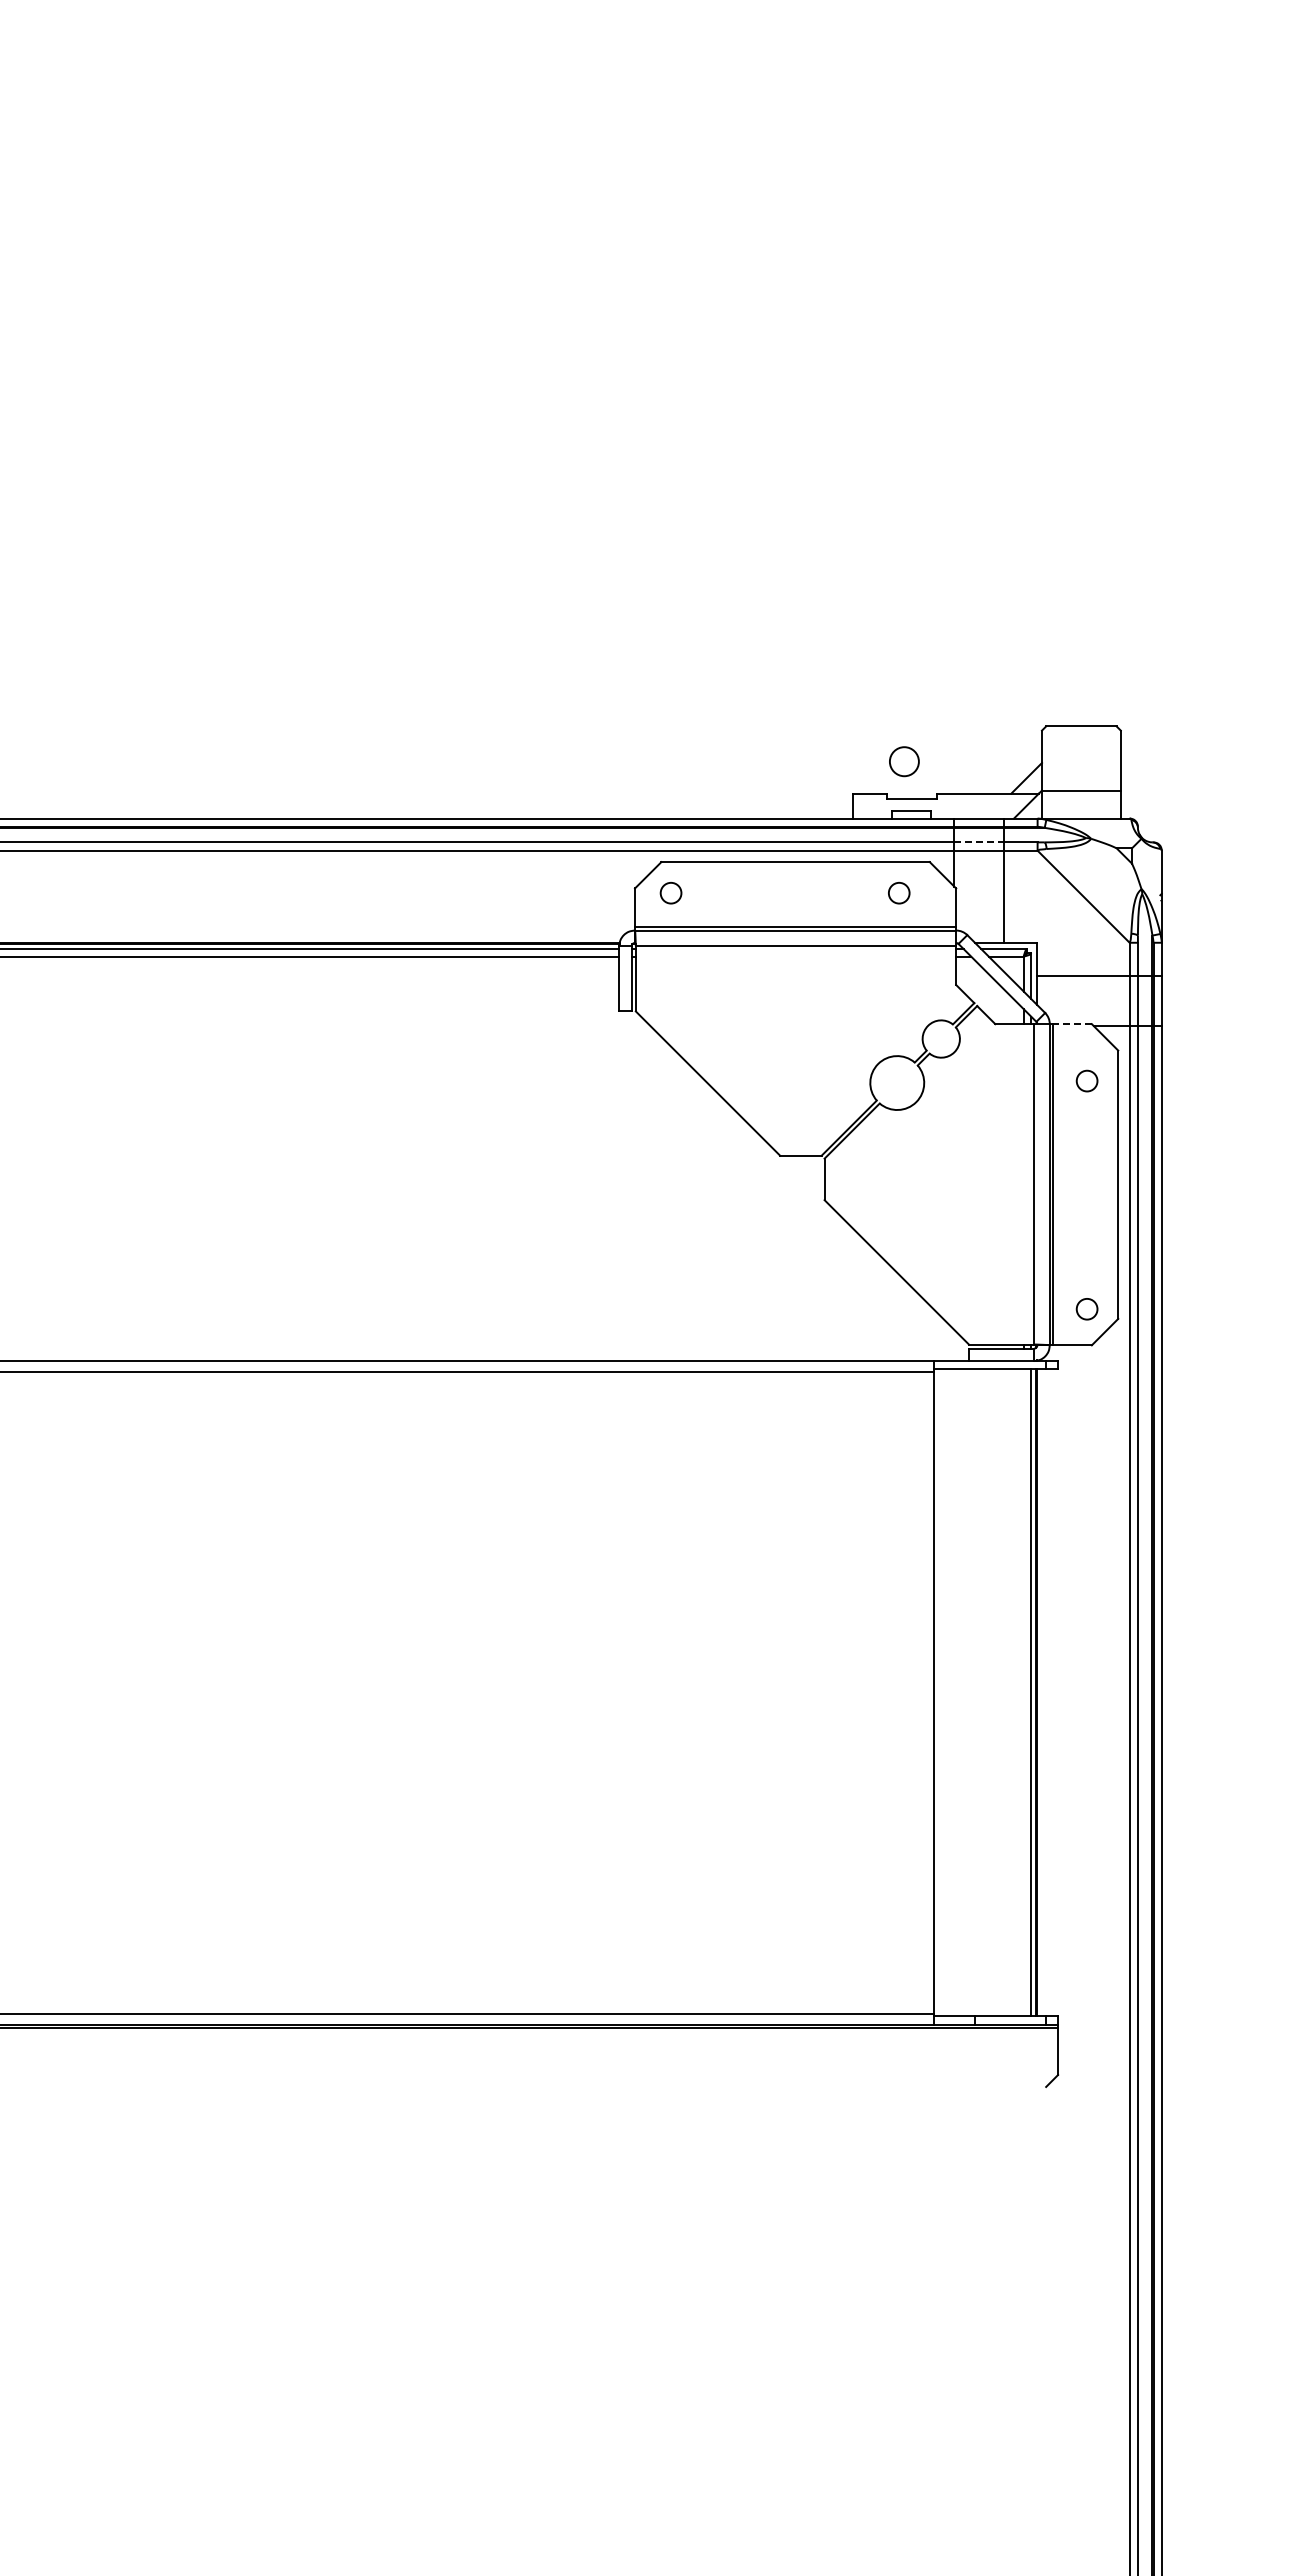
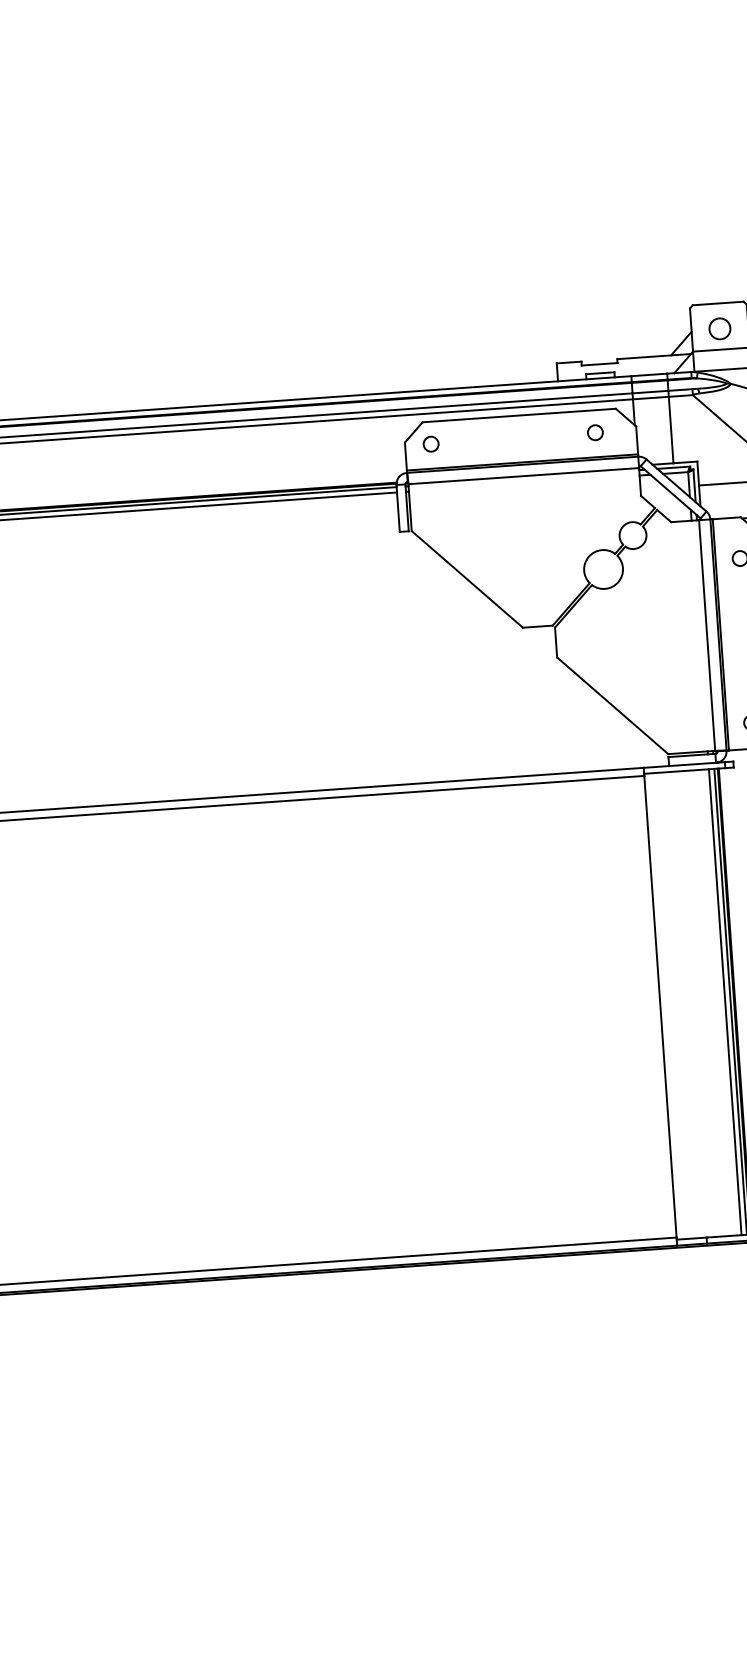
circle: (904, 761) -> (720, 328), moved
line: (979, 842) -> (650, 392), dashed -> solid
line: (1071, 1024) -> (726, 518), dashed -> solid
line: (1023, 1692) -> (725, 1001), added

